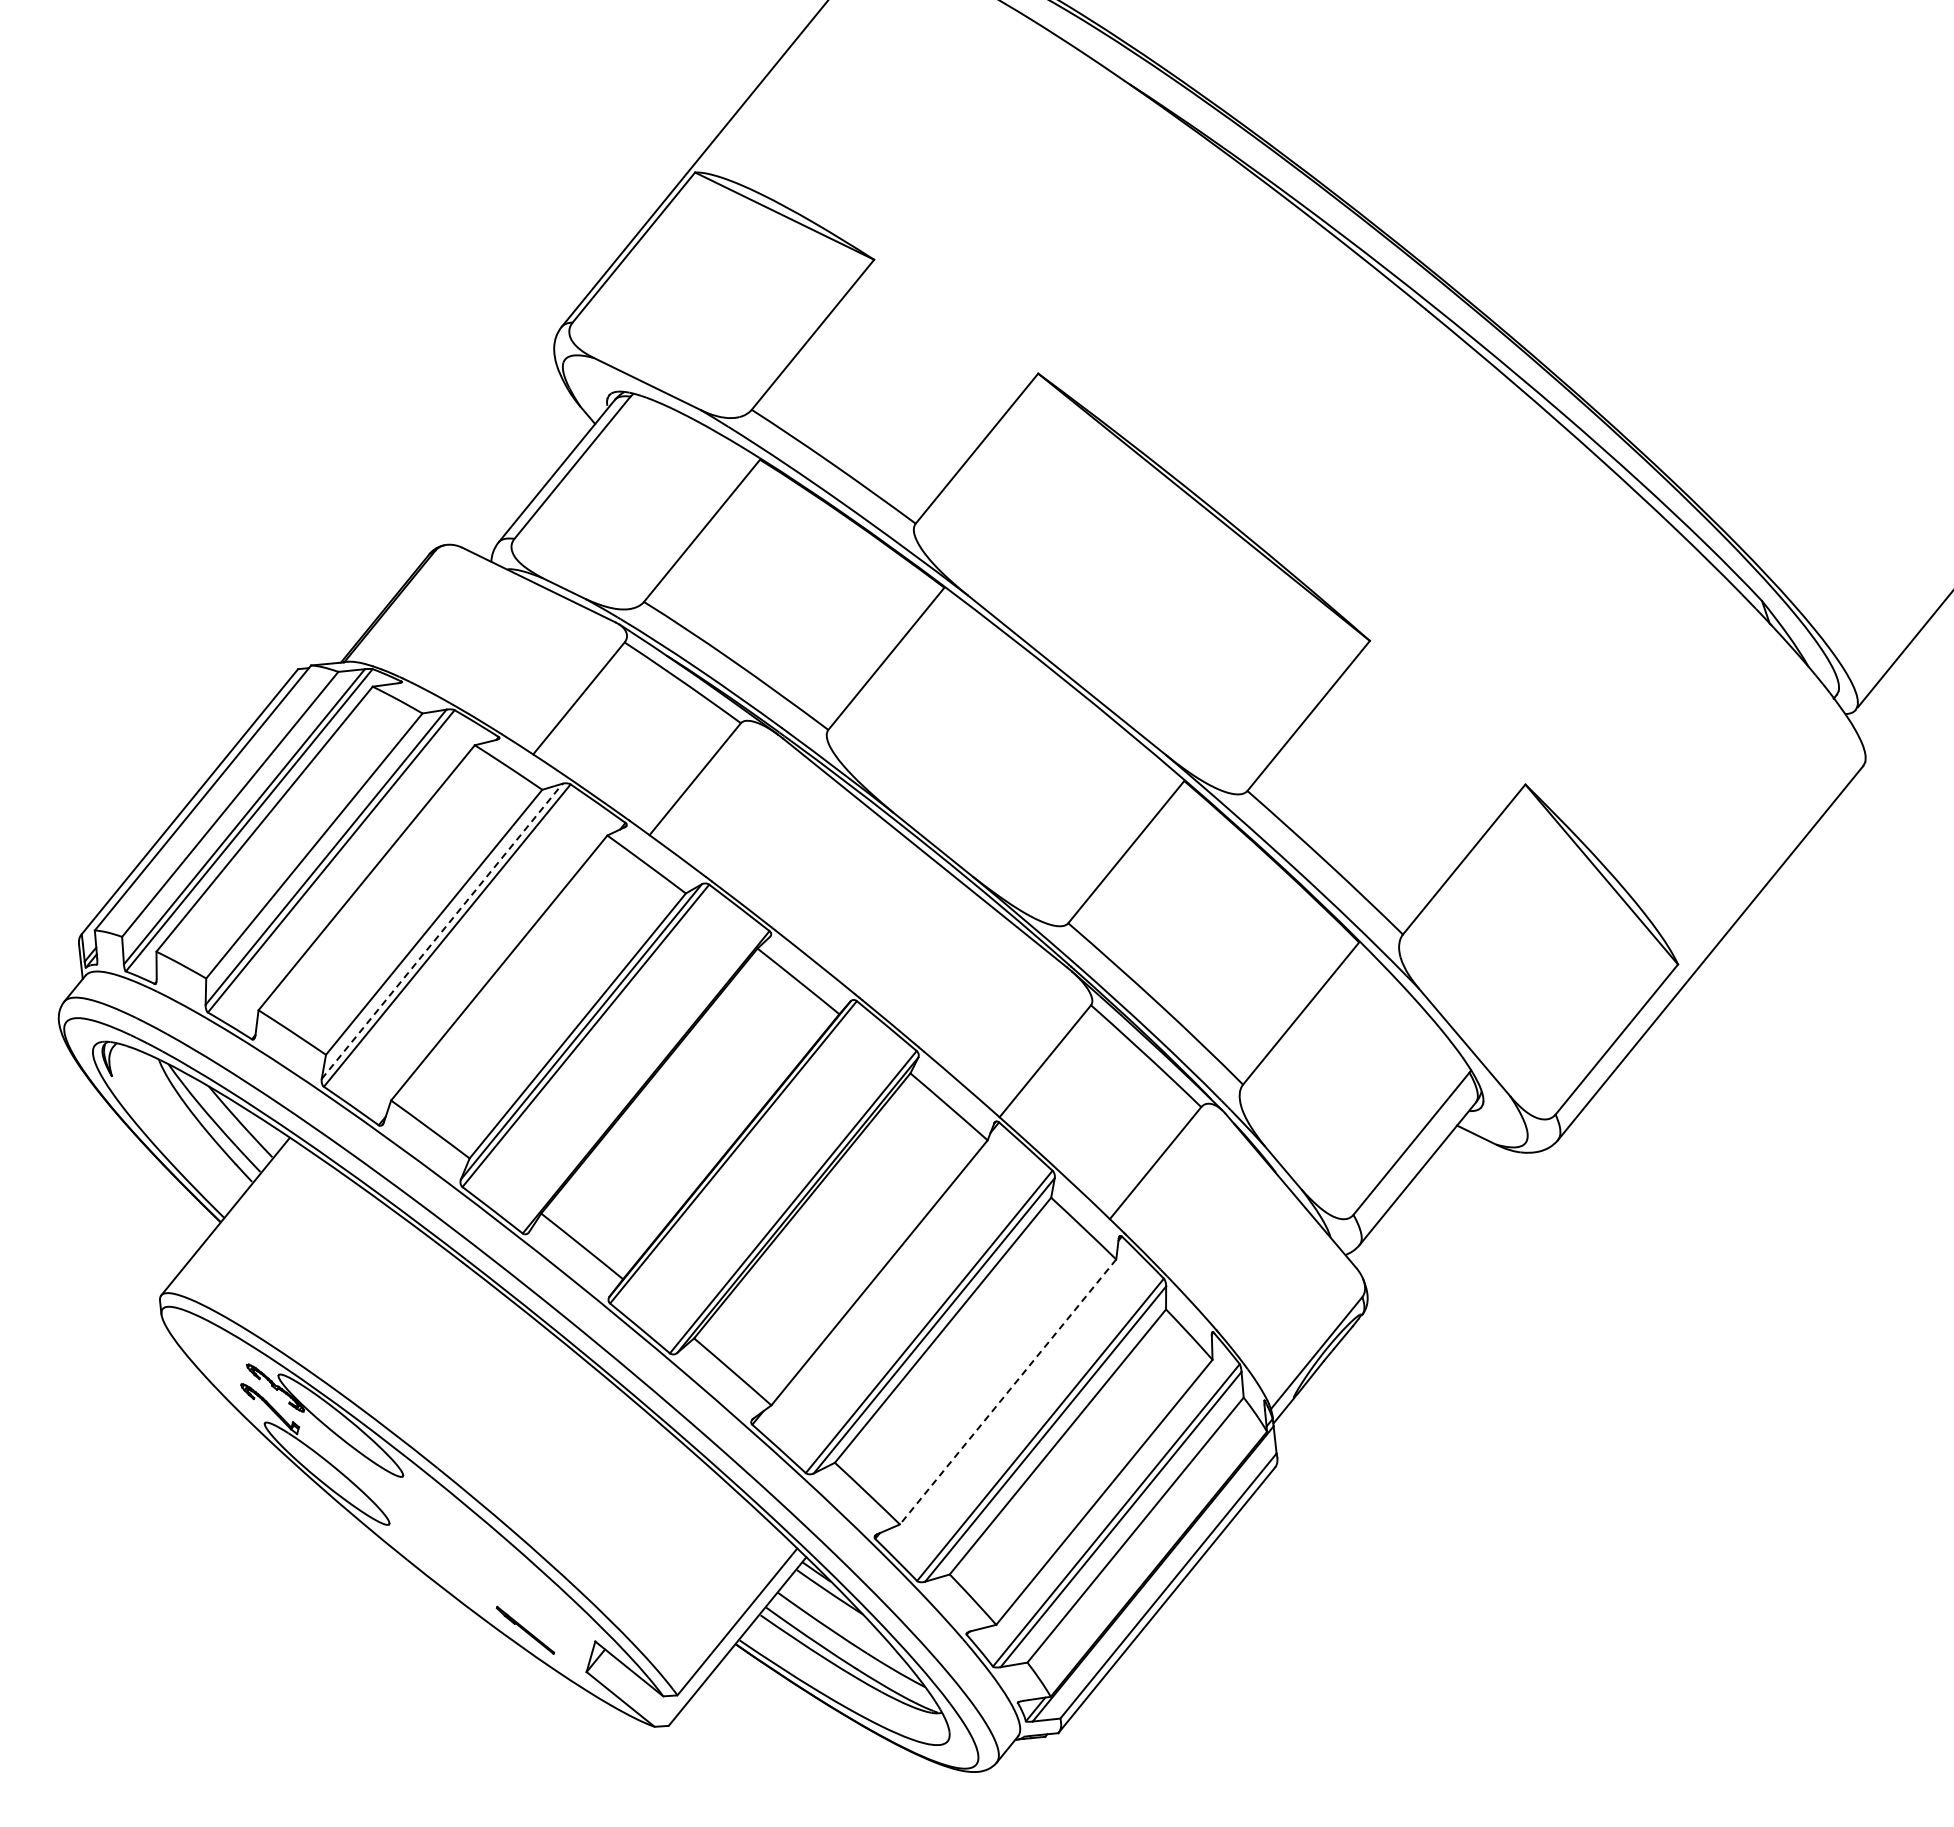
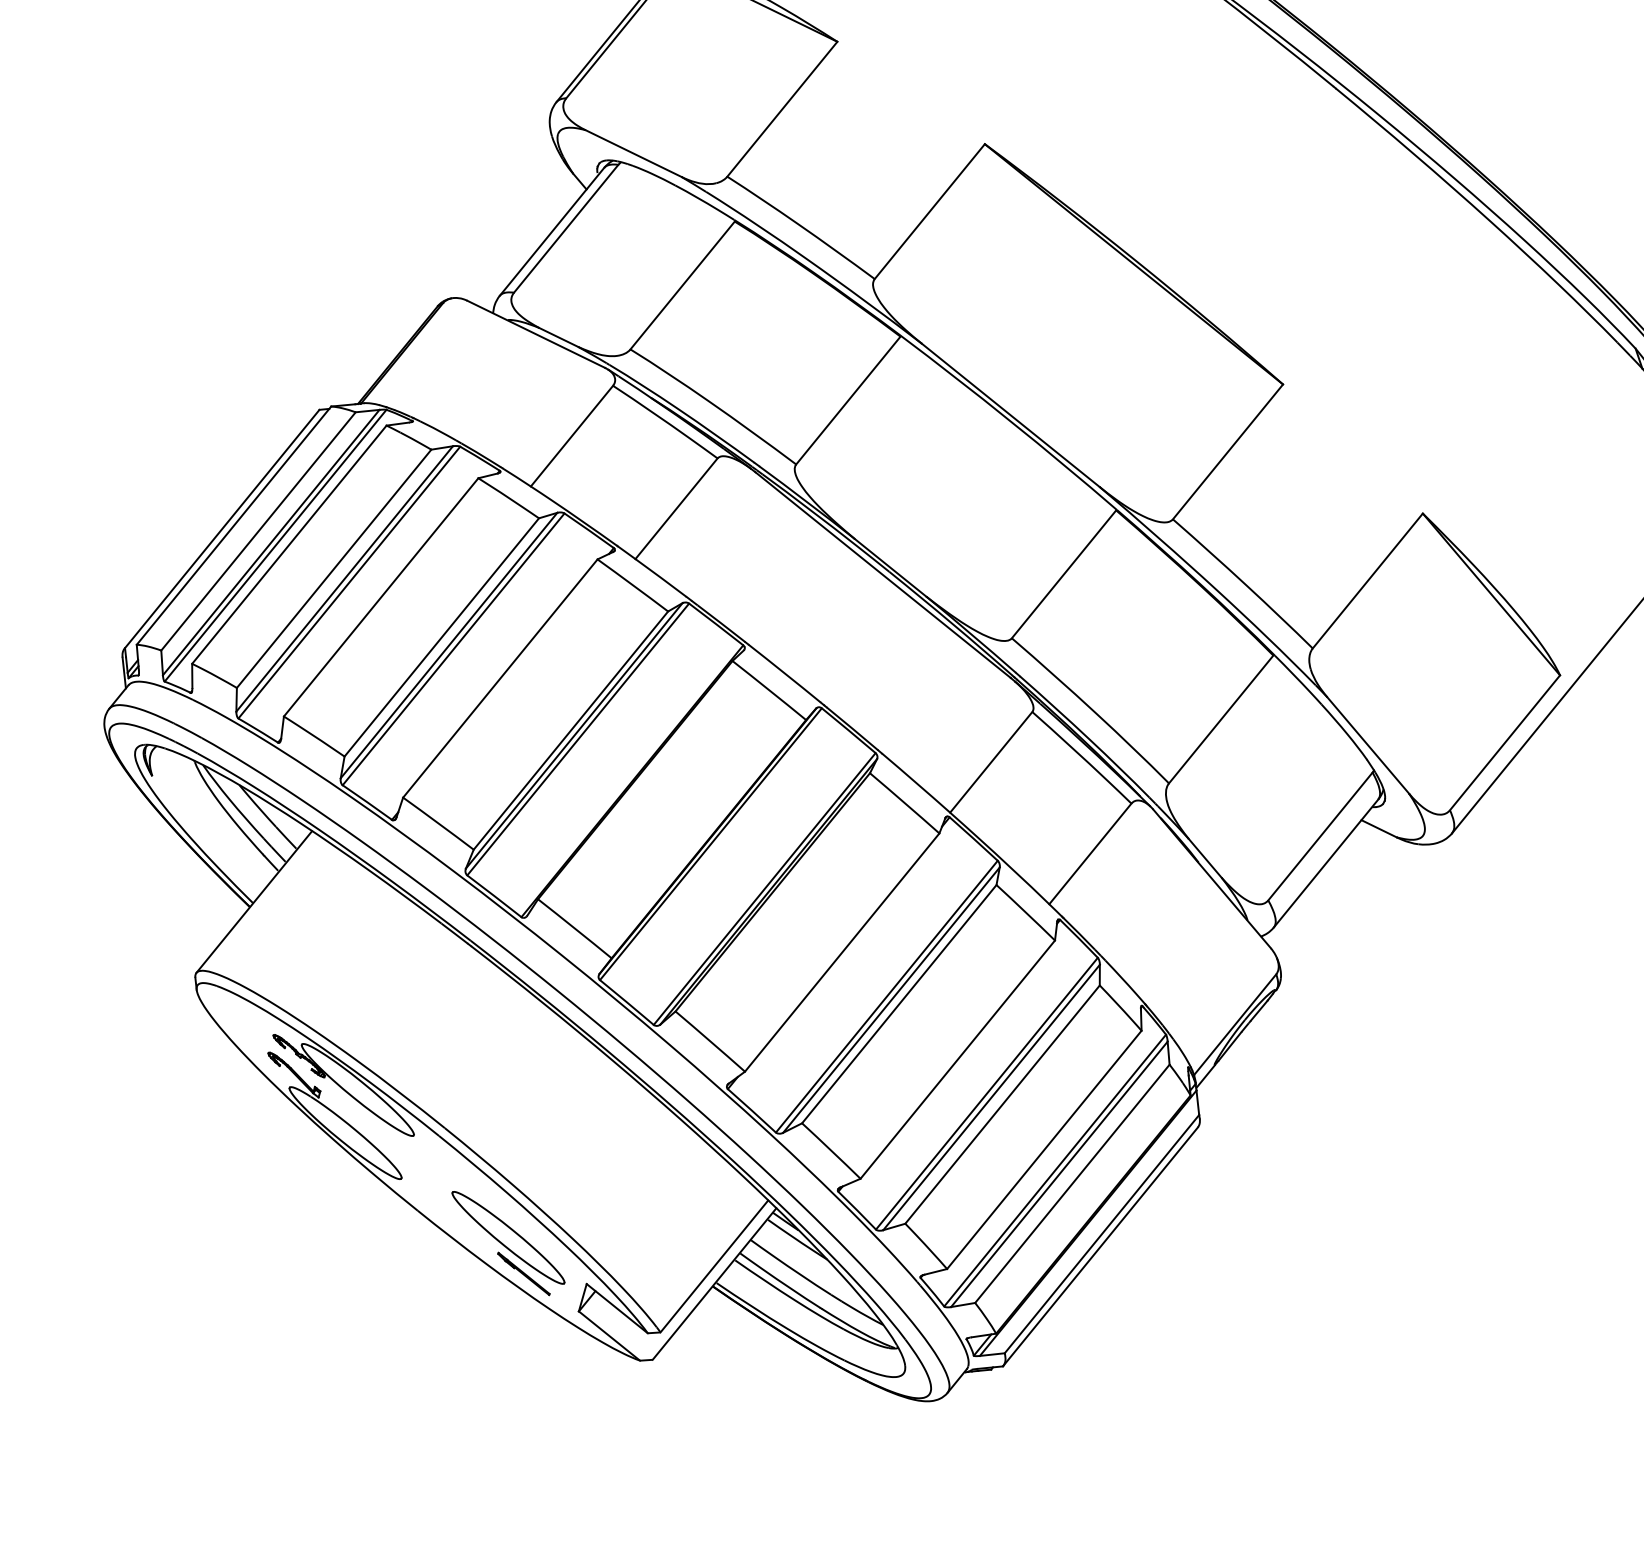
line: (442, 931) -> (449, 645), dashed -> solid
line: (1007, 1392) -> (957, 1060), dashed -> solid
part: (508, 1590) -> (508, 1238), added

